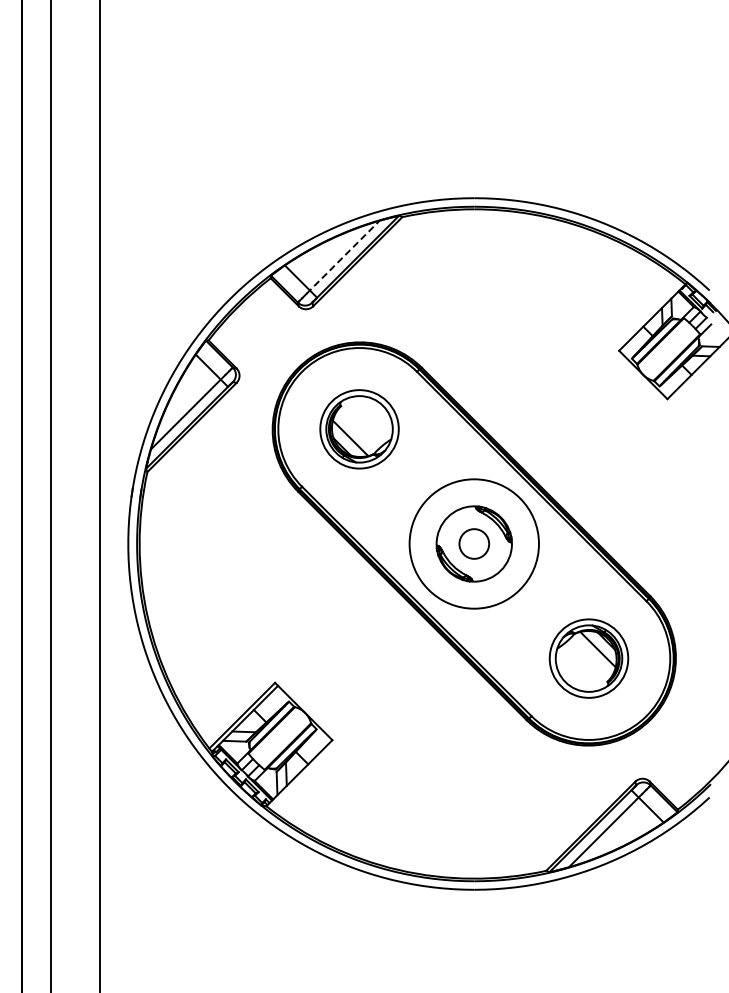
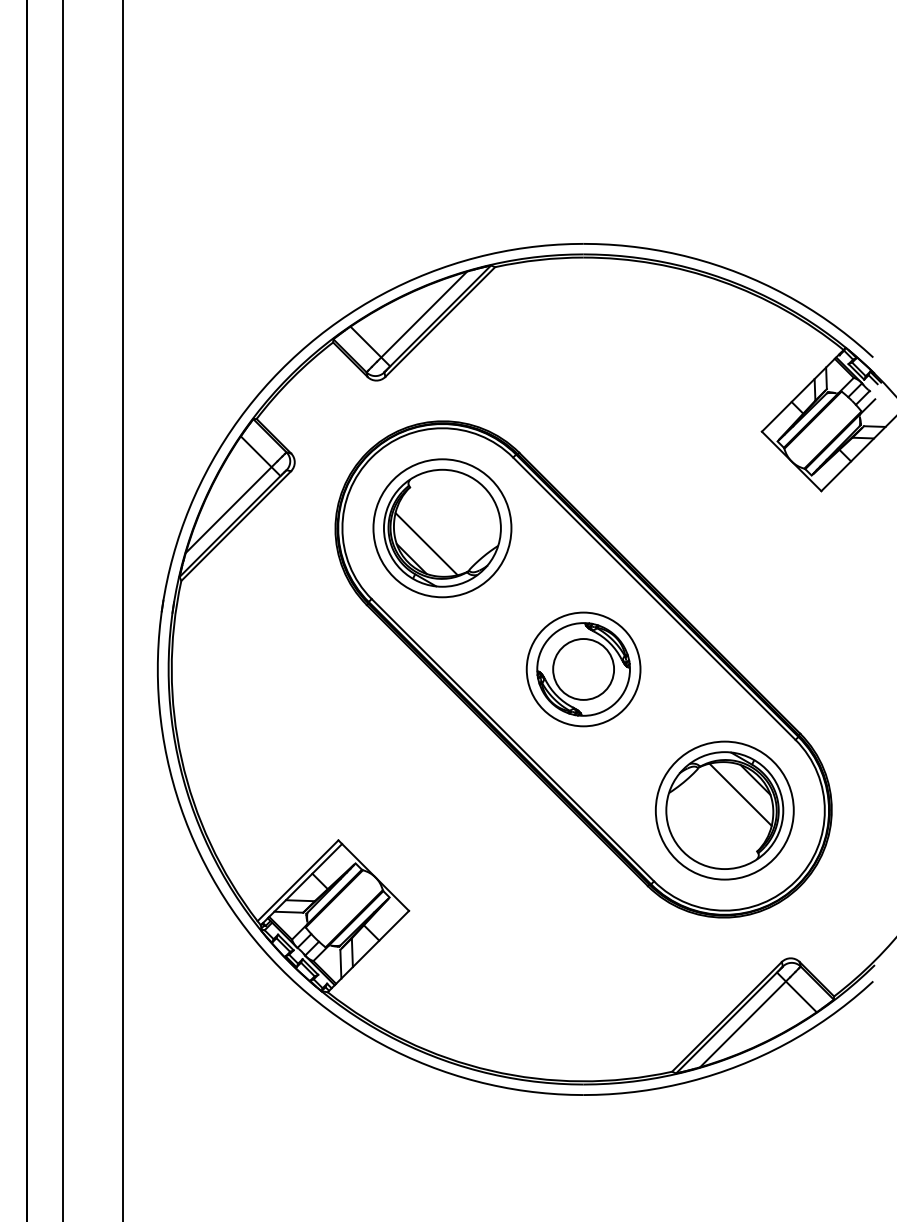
line: (343, 257) -> (422, 316), dashed -> solid
part: (359, 429) -> (442, 528), size x1.43
circle: (474, 543) -> (583, 668), size x0.71
circle: (474, 543) -> (583, 668), size x1.67
part: (588, 658) -> (724, 810), size x1.43

